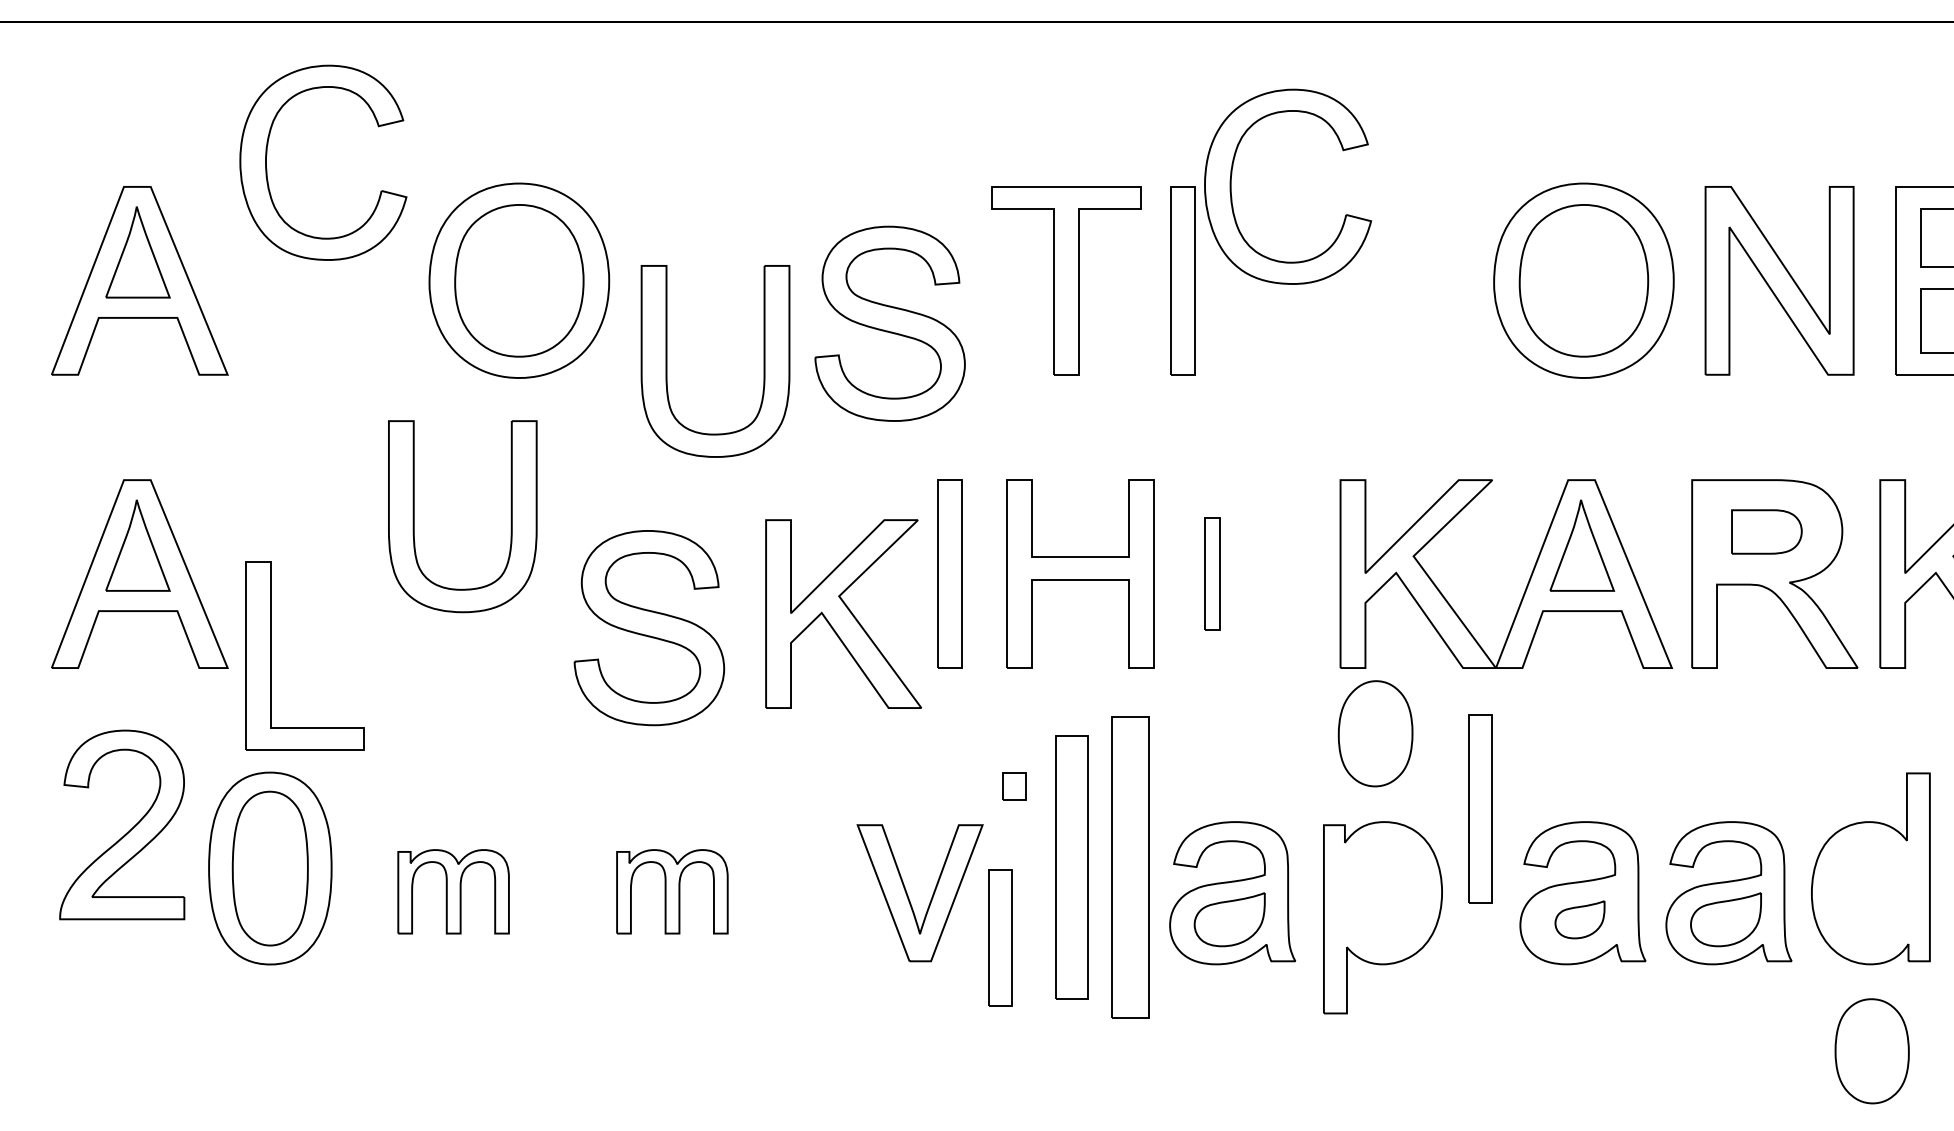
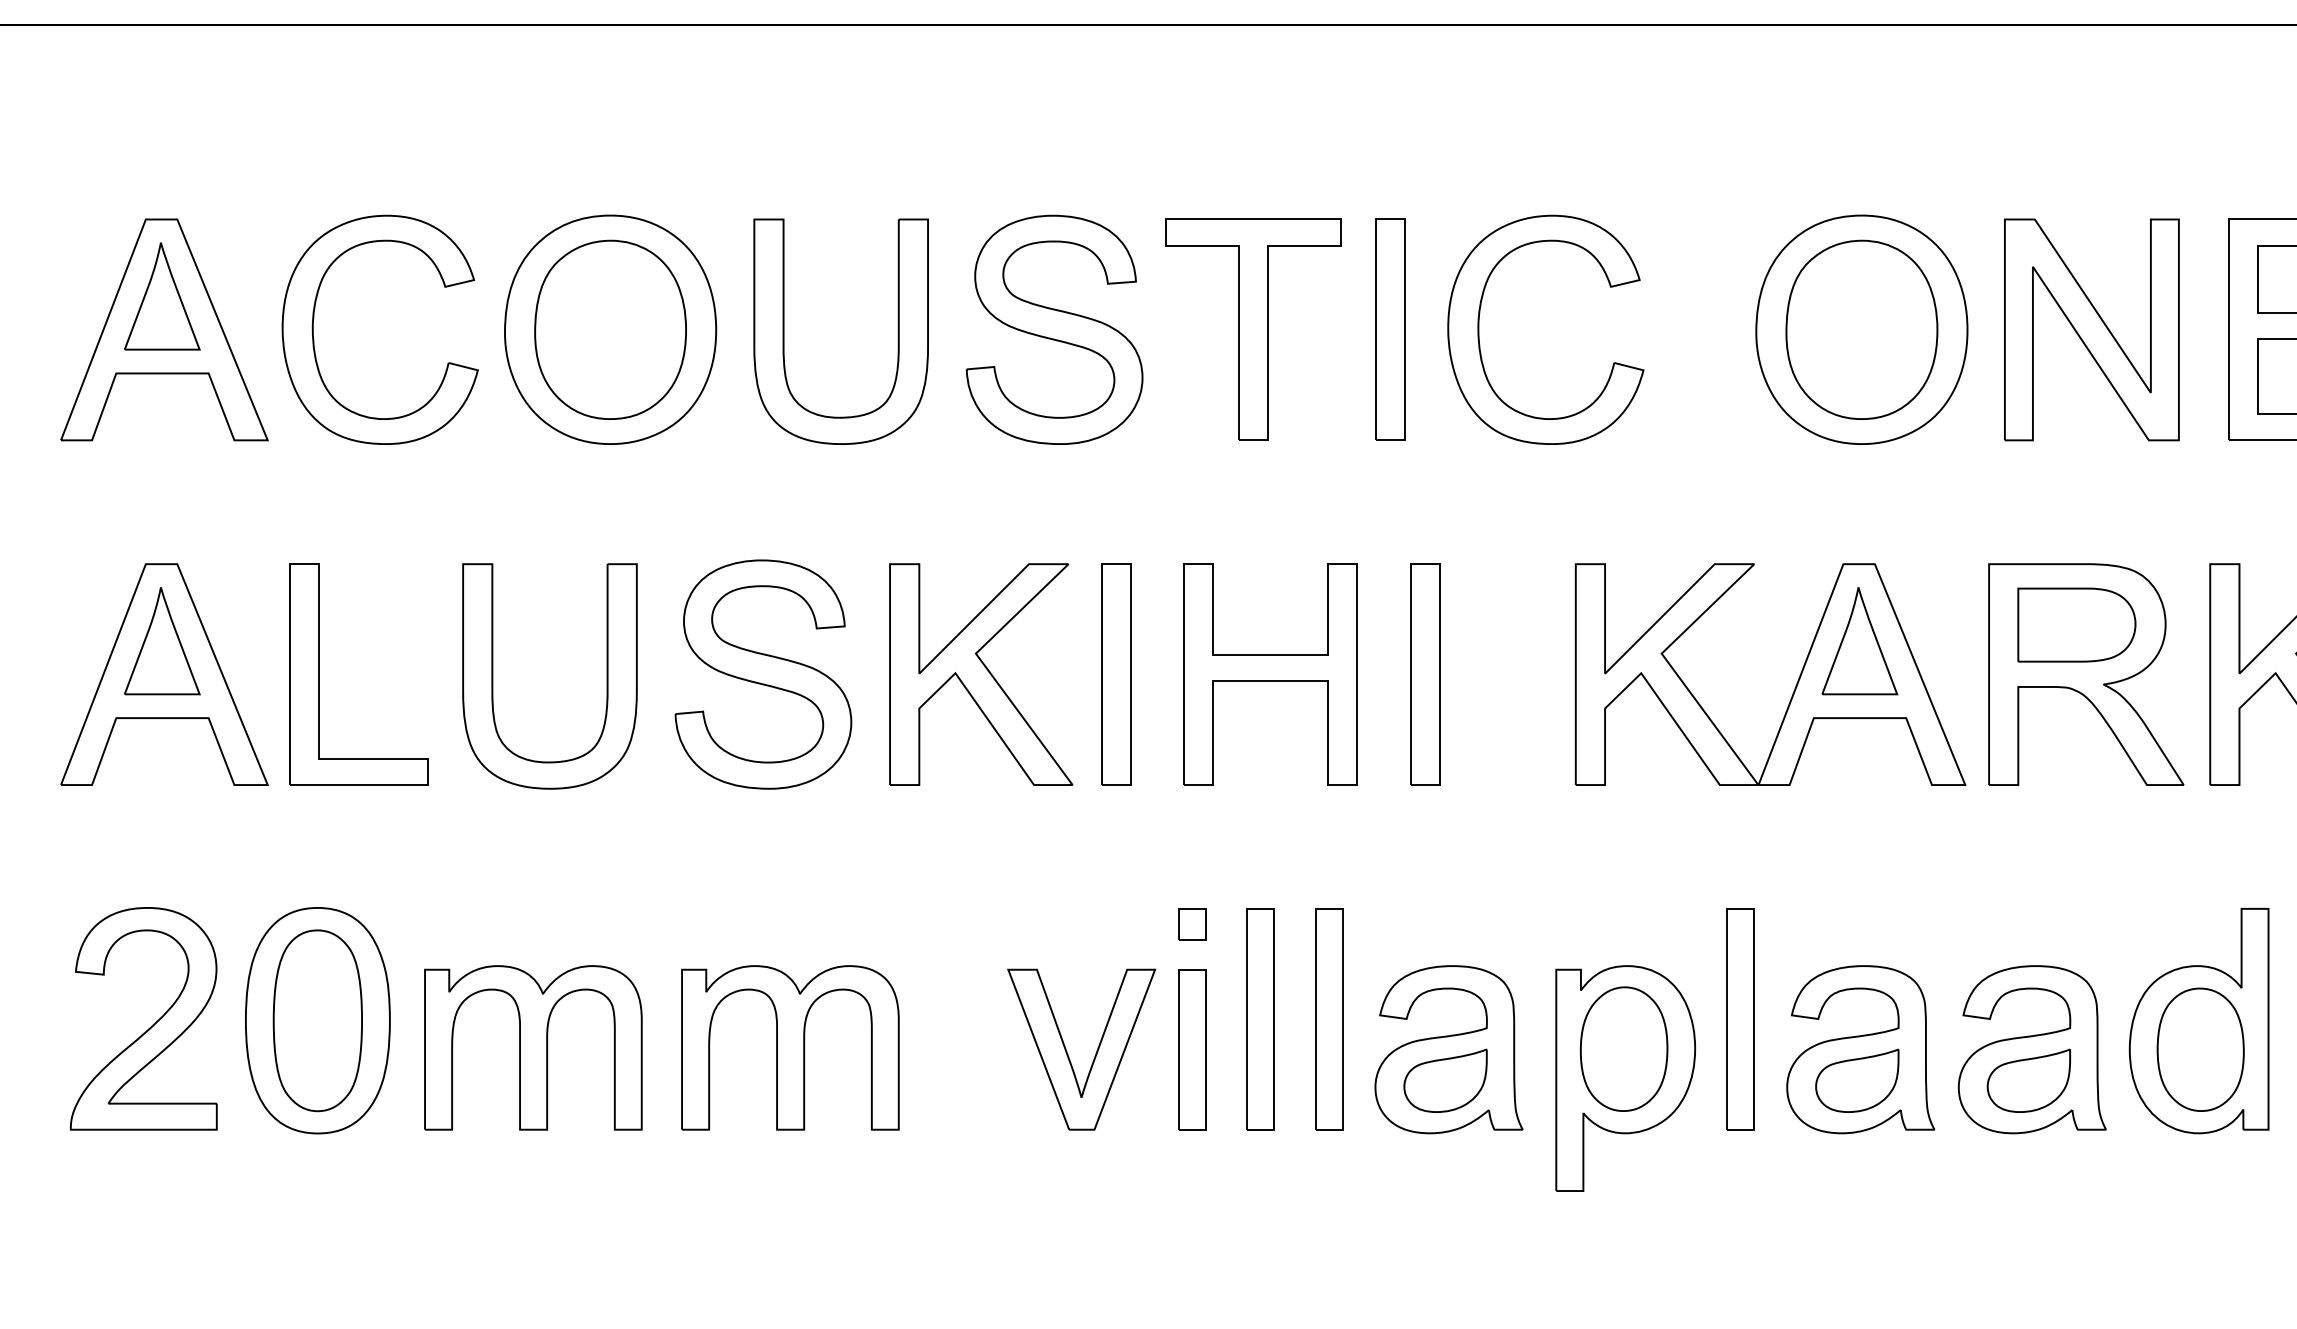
part: (267, 168) -> (314, 336), moved
part: (1231, 186) -> (1479, 329), moved
part: (889, 323) -> (1053, 329), moved
part: (667, 361) -> (784, 331), moved
part: (414, 516) -> (493, 676), moved
part: (1766, 531) -> (2076, 624), size x1.43
part: (1212, 573) -> (1425, 673), size x1.67
part: (843, 613) -> (981, 673), moved
part: (649, 628) -> (763, 675), moved
part: (271, 655) -> (319, 673), moved
part: (1375, 733) -> (1623, 1048), moved
part: (1480, 808) -> (1740, 1018), moved
part: (126, 832) -> (148, 1027), moved
part: (1072, 866) -> (1260, 1018), size x0.71
part: (1130, 866) -> (1328, 1018), size x0.62
part: (453, 891) -> (533, 1047), size x1.67
part: (672, 891) -> (790, 1047), size x1.67
part: (1579, 919) -> (1856, 1080), size x1.43
part: (1000, 937) -> (1192, 1048), moved
part: (1871, 1051) -> (2199, 1050), moved

